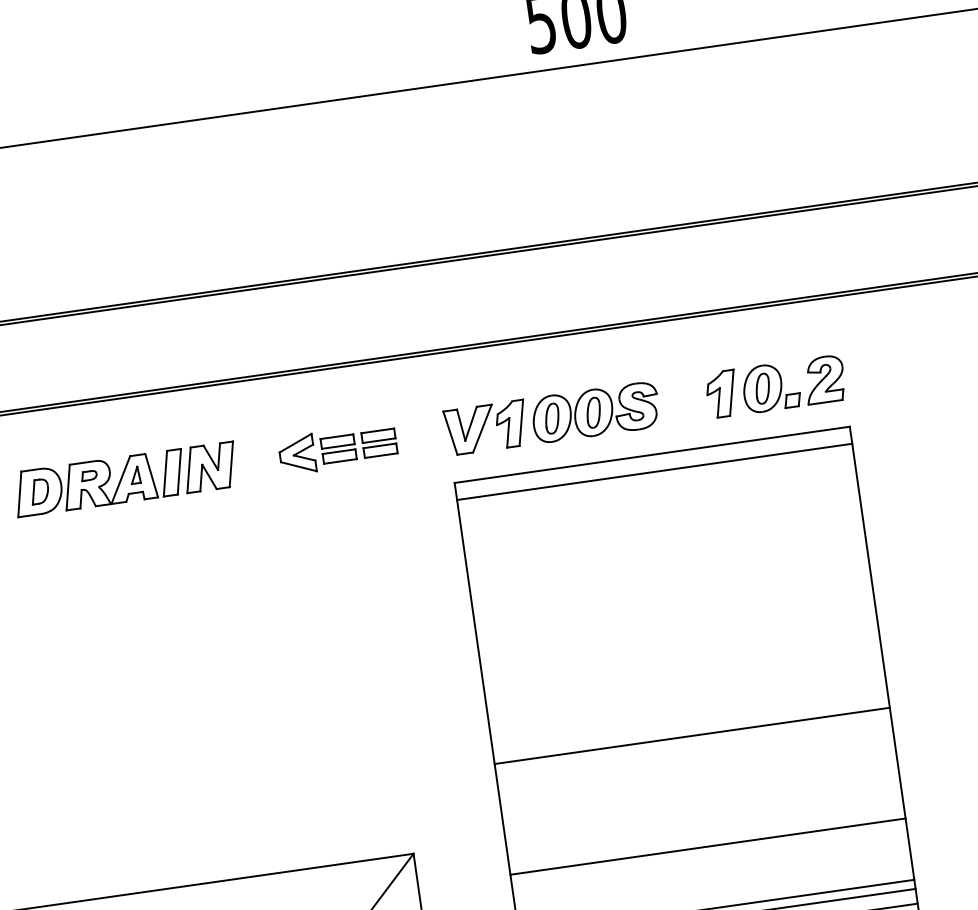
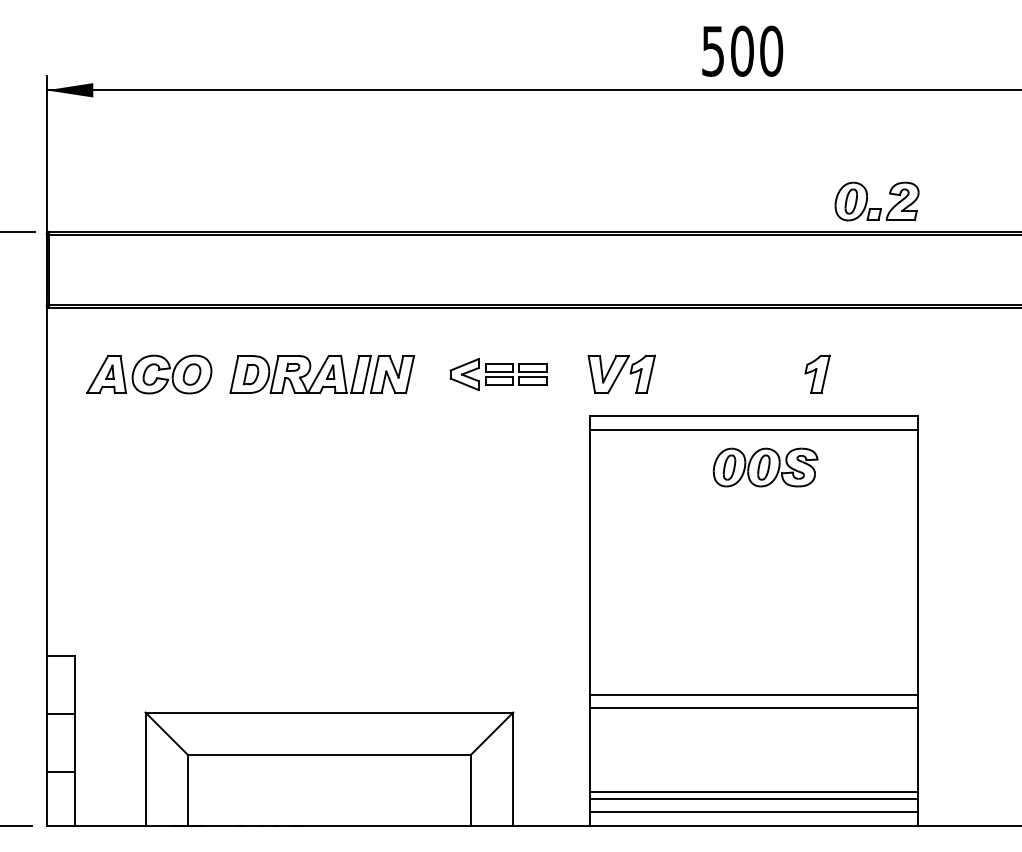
part: (794, 392) -> (876, 208), moved
part: (595, 412) -> (765, 467), moved
line: (692, 735) -> (753, 694), moved
line: (707, 846) -> (753, 707), moved

